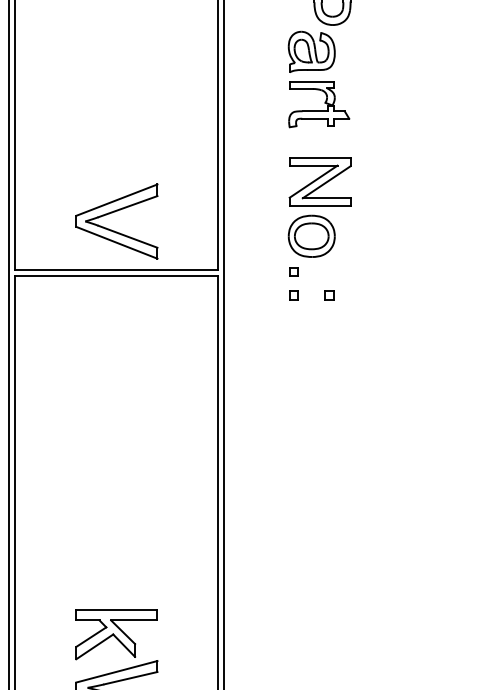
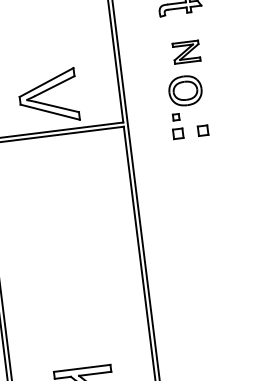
part: (319, 181) -> (186, 51), size x0.6
part: (293, 295) -> (177, 133), size x1.6
part: (329, 295) -> (202, 130), size x1.6

